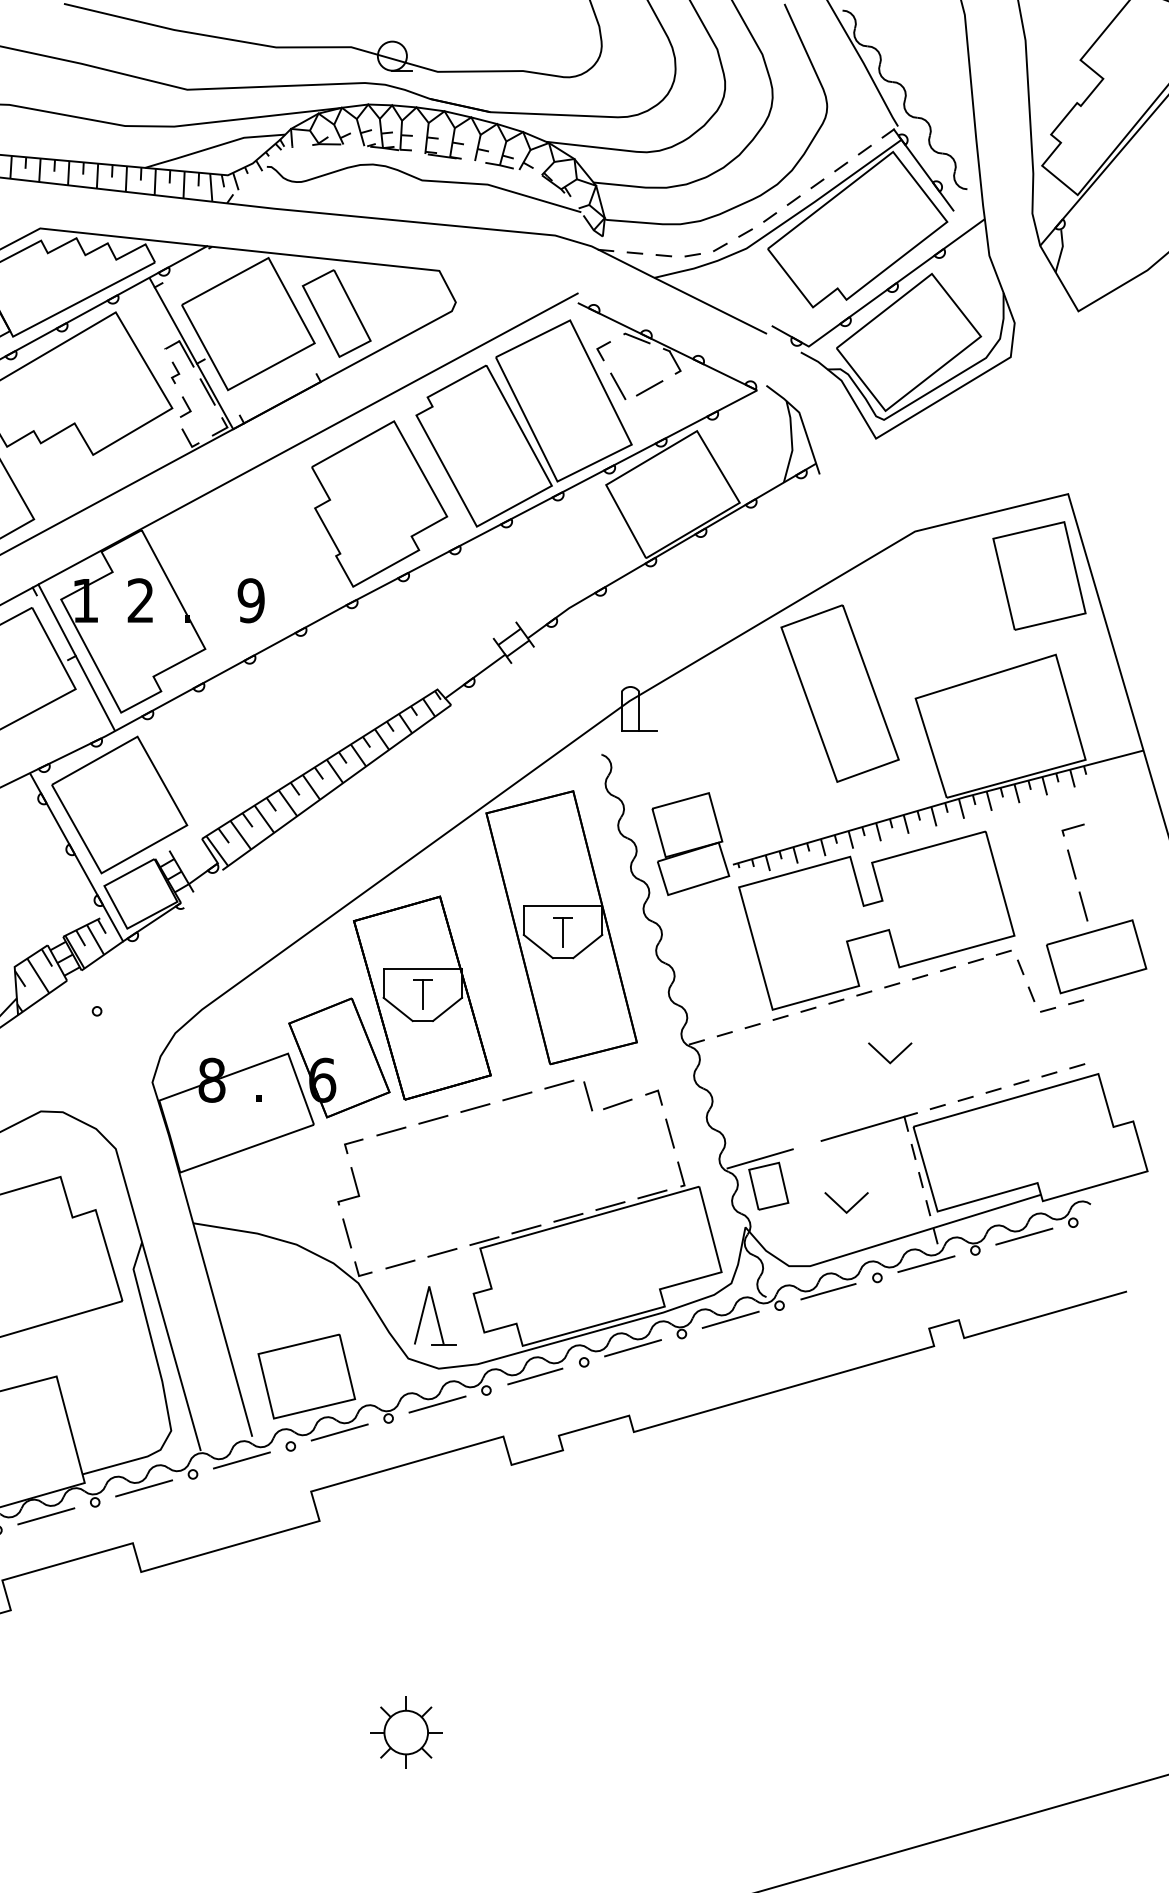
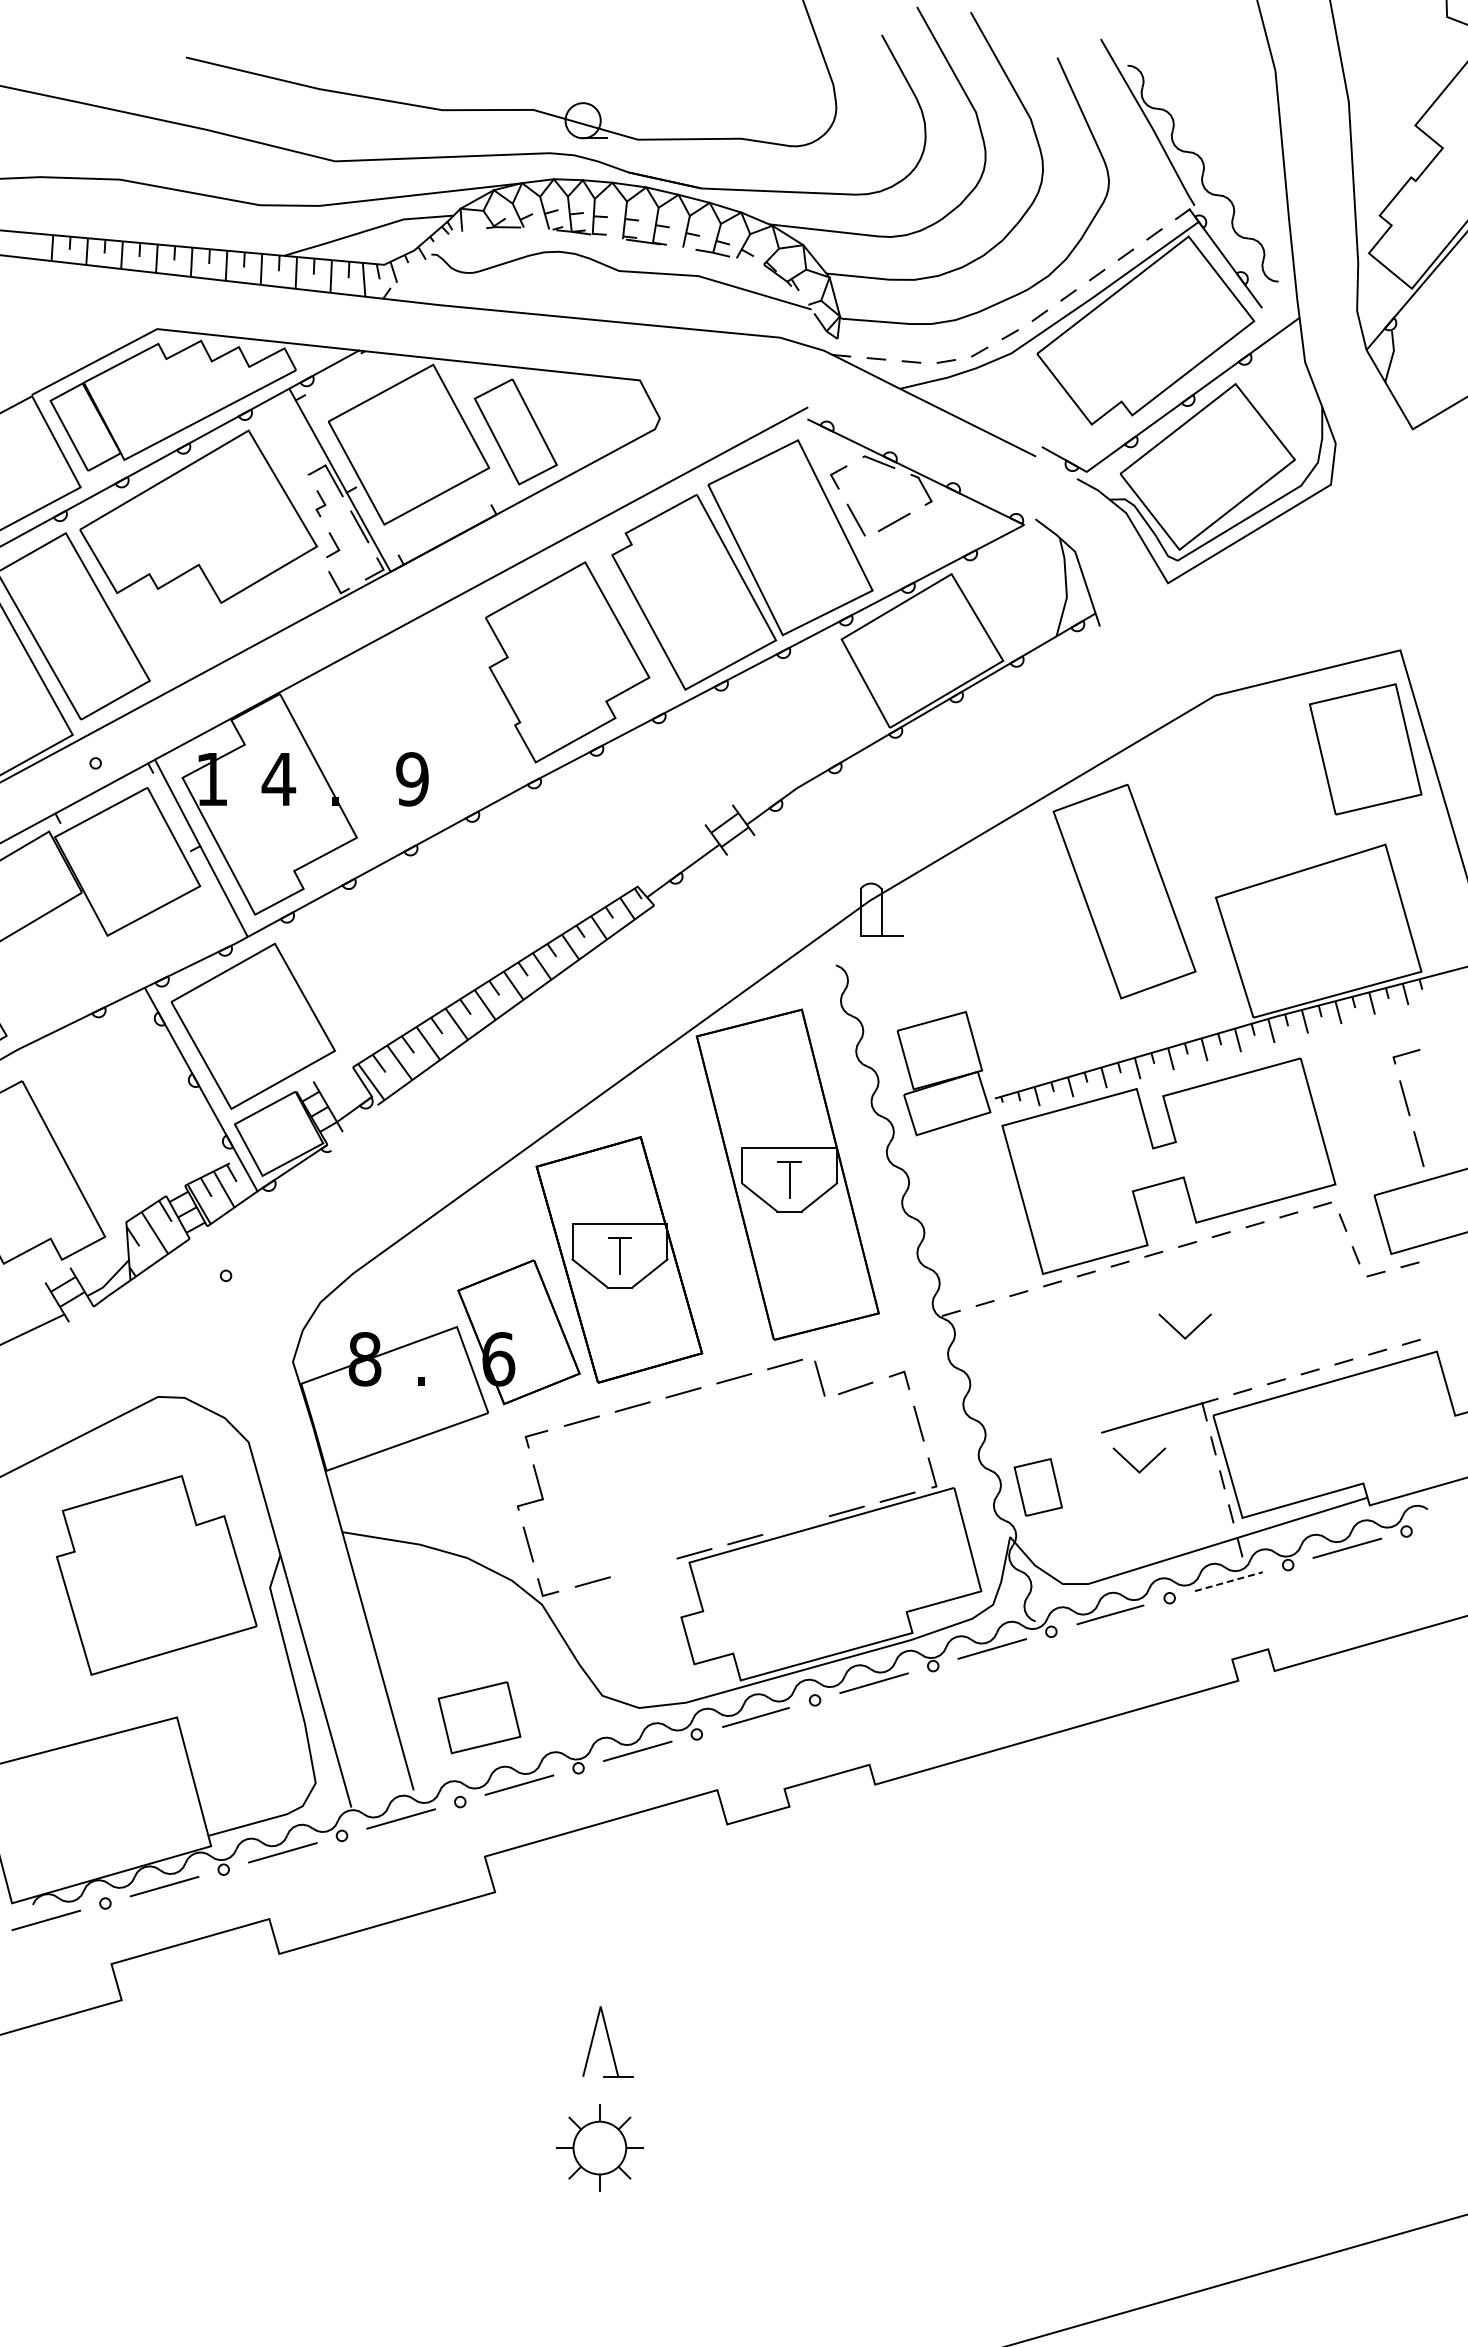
text: (140, 600) -> (278, 778), 2 -> 4
line: (759, 1158) -> (1027, 1453), removed
line: (841, 1207) -> (1133, 1465), moved
line: (568, 1217) -> (795, 1525), removed
line: (442, 1252) -> (643, 1567), removed
line: (926, 1264) -> (1229, 1581), solid -> dashed
part: (434, 1315) -> (607, 2041), moved
part: (306, 1376) -> (479, 1717), size x0.7

